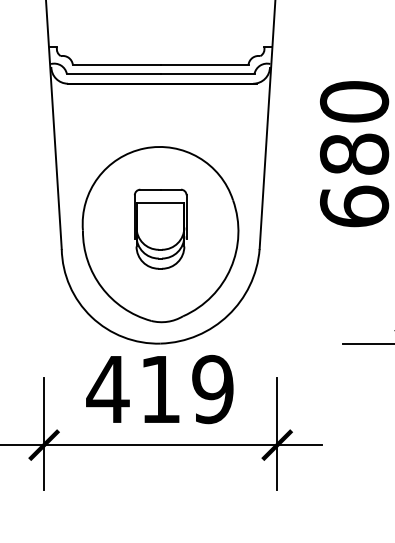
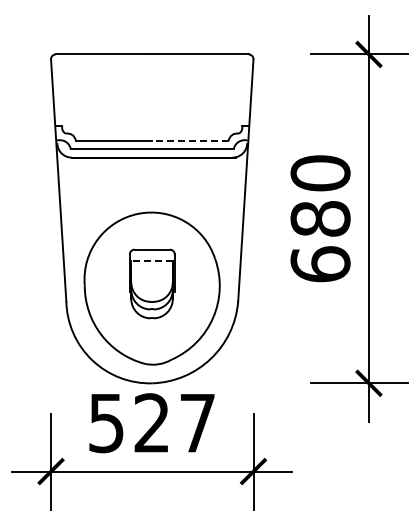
line: (203, 65) -> (189, 141), solid -> dashed
line: (160, 202) -> (152, 260), solid -> dashed
text: (159, 389) -> (151, 423), 419 -> 527

